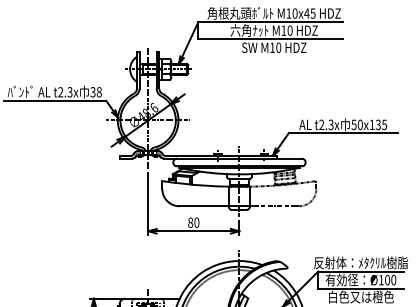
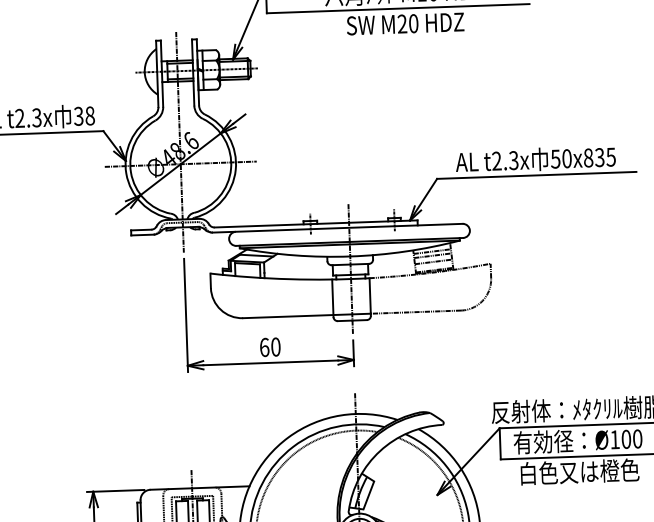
text: (272, 47) -> (402, 23), M10 -> M20
text: (371, 124) -> (587, 157), 50x135 -> 50x835
text: (190, 222) -> (264, 347), 80 -> 60

